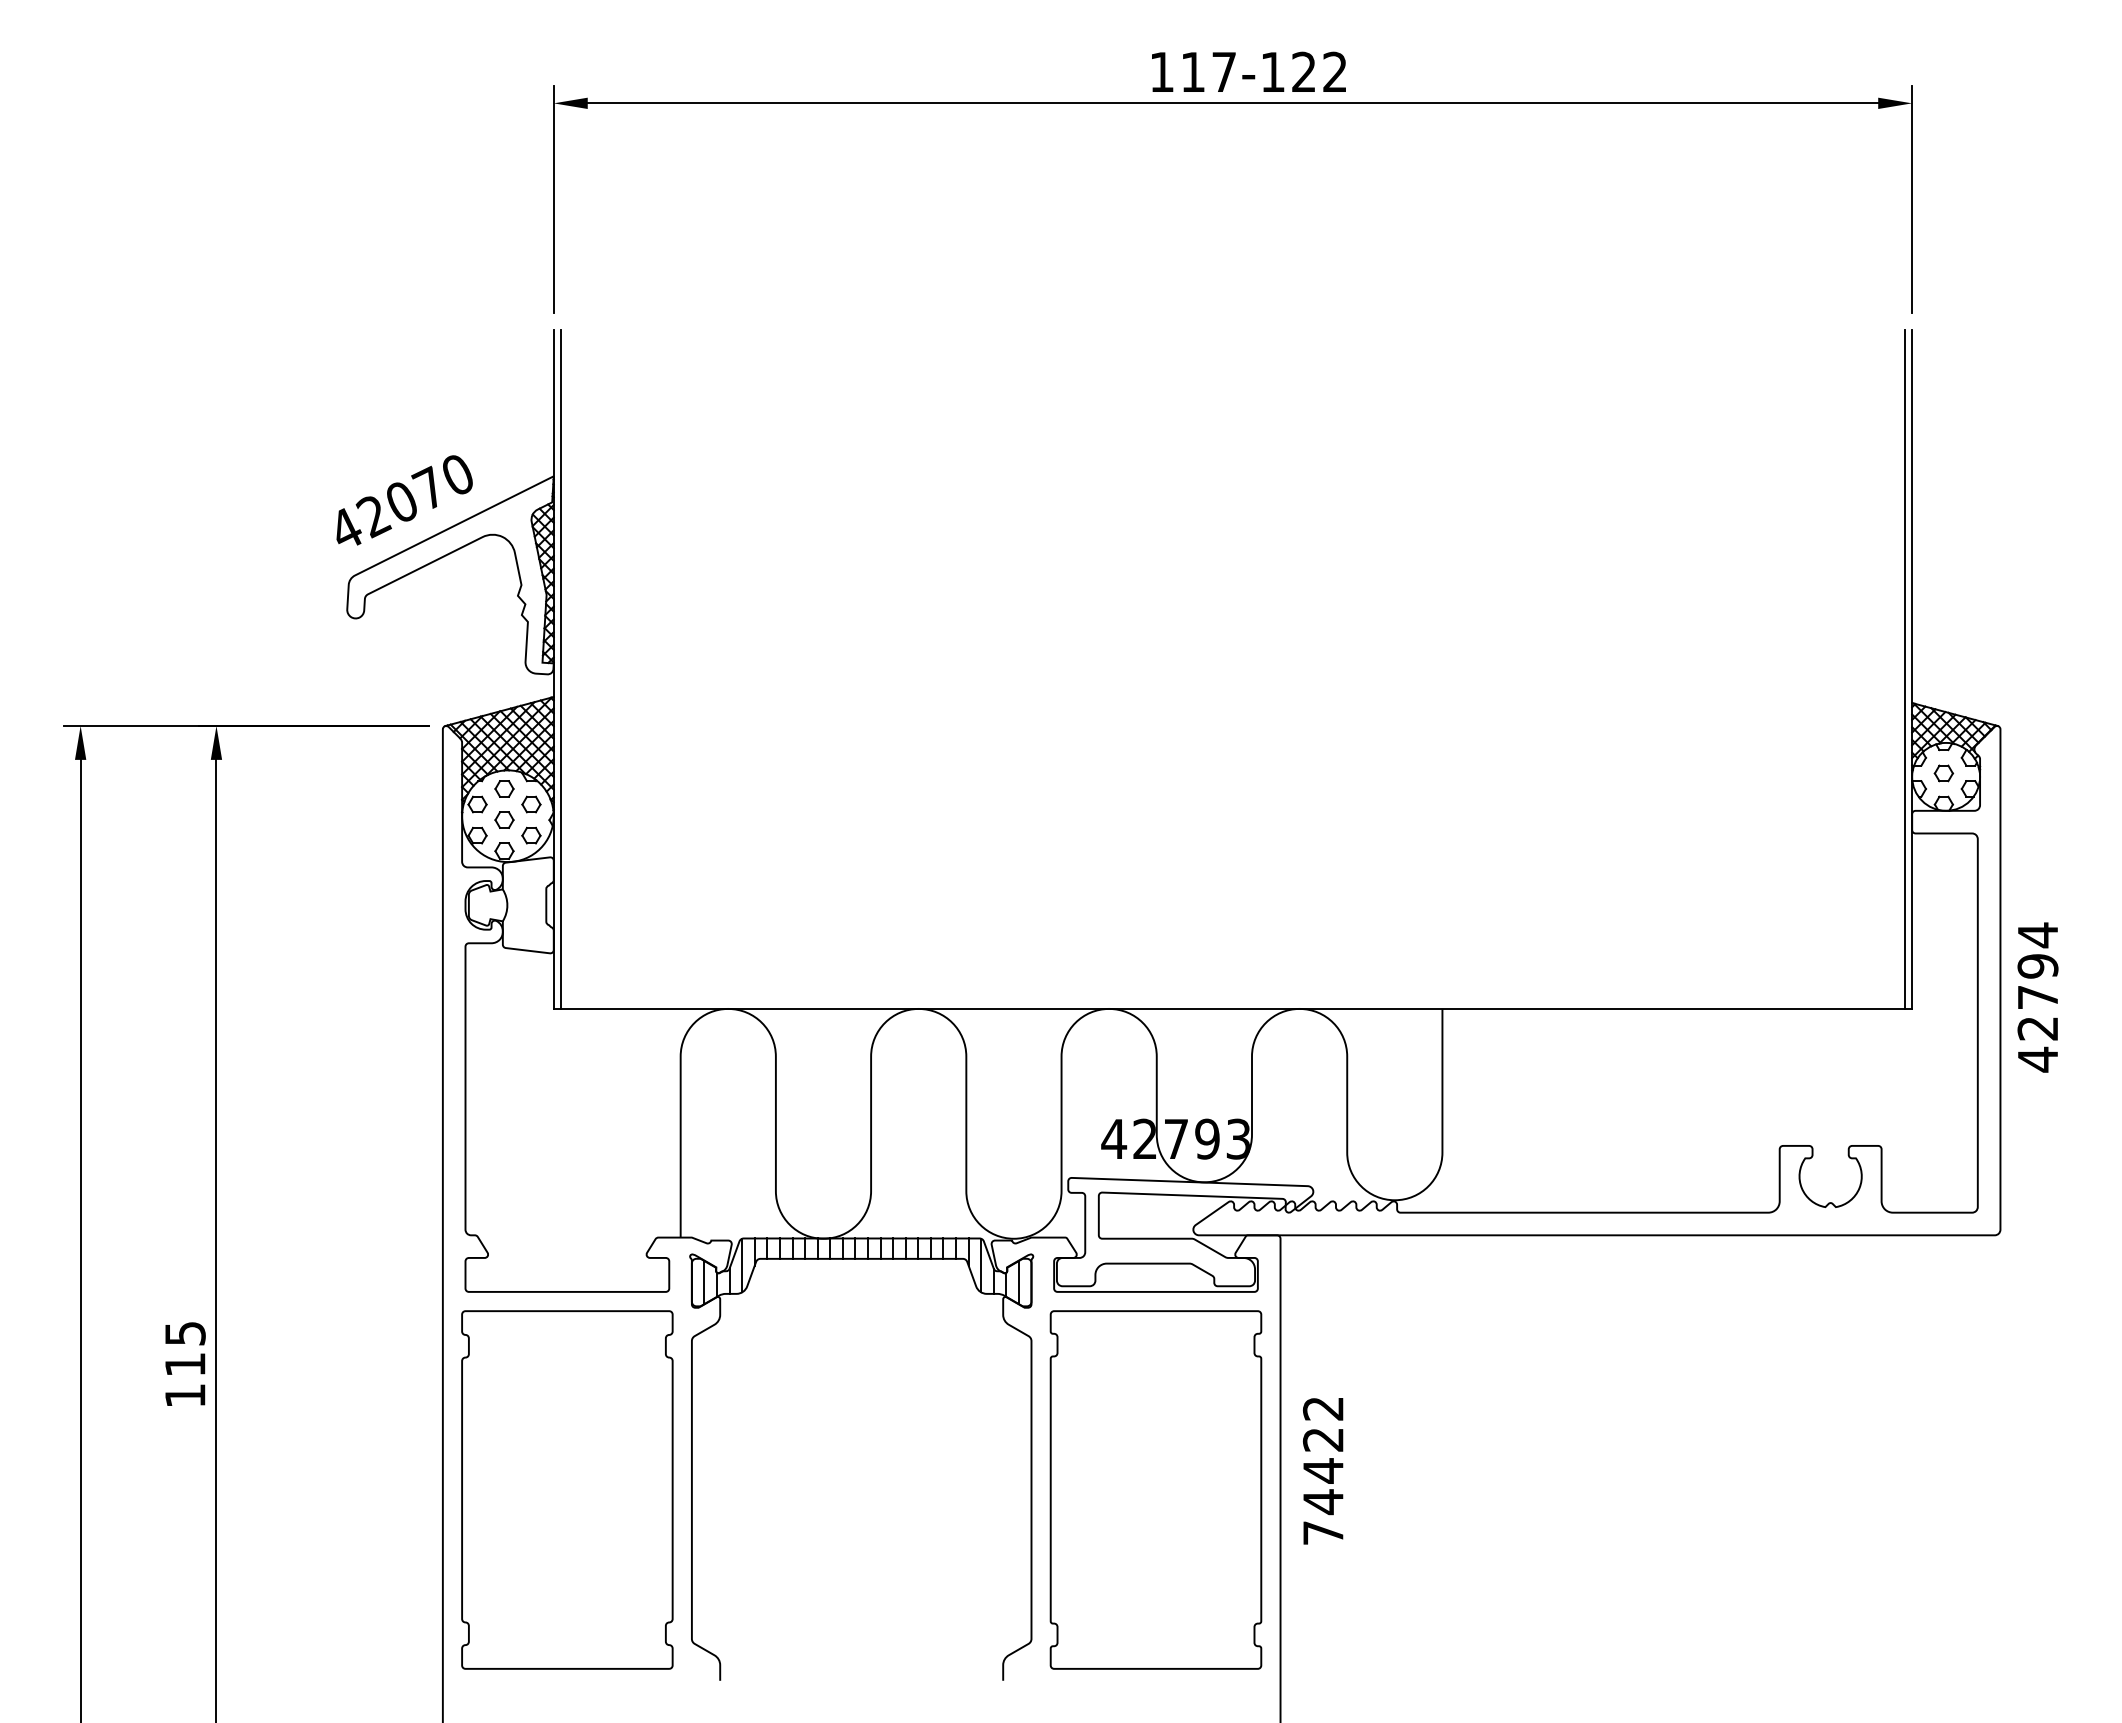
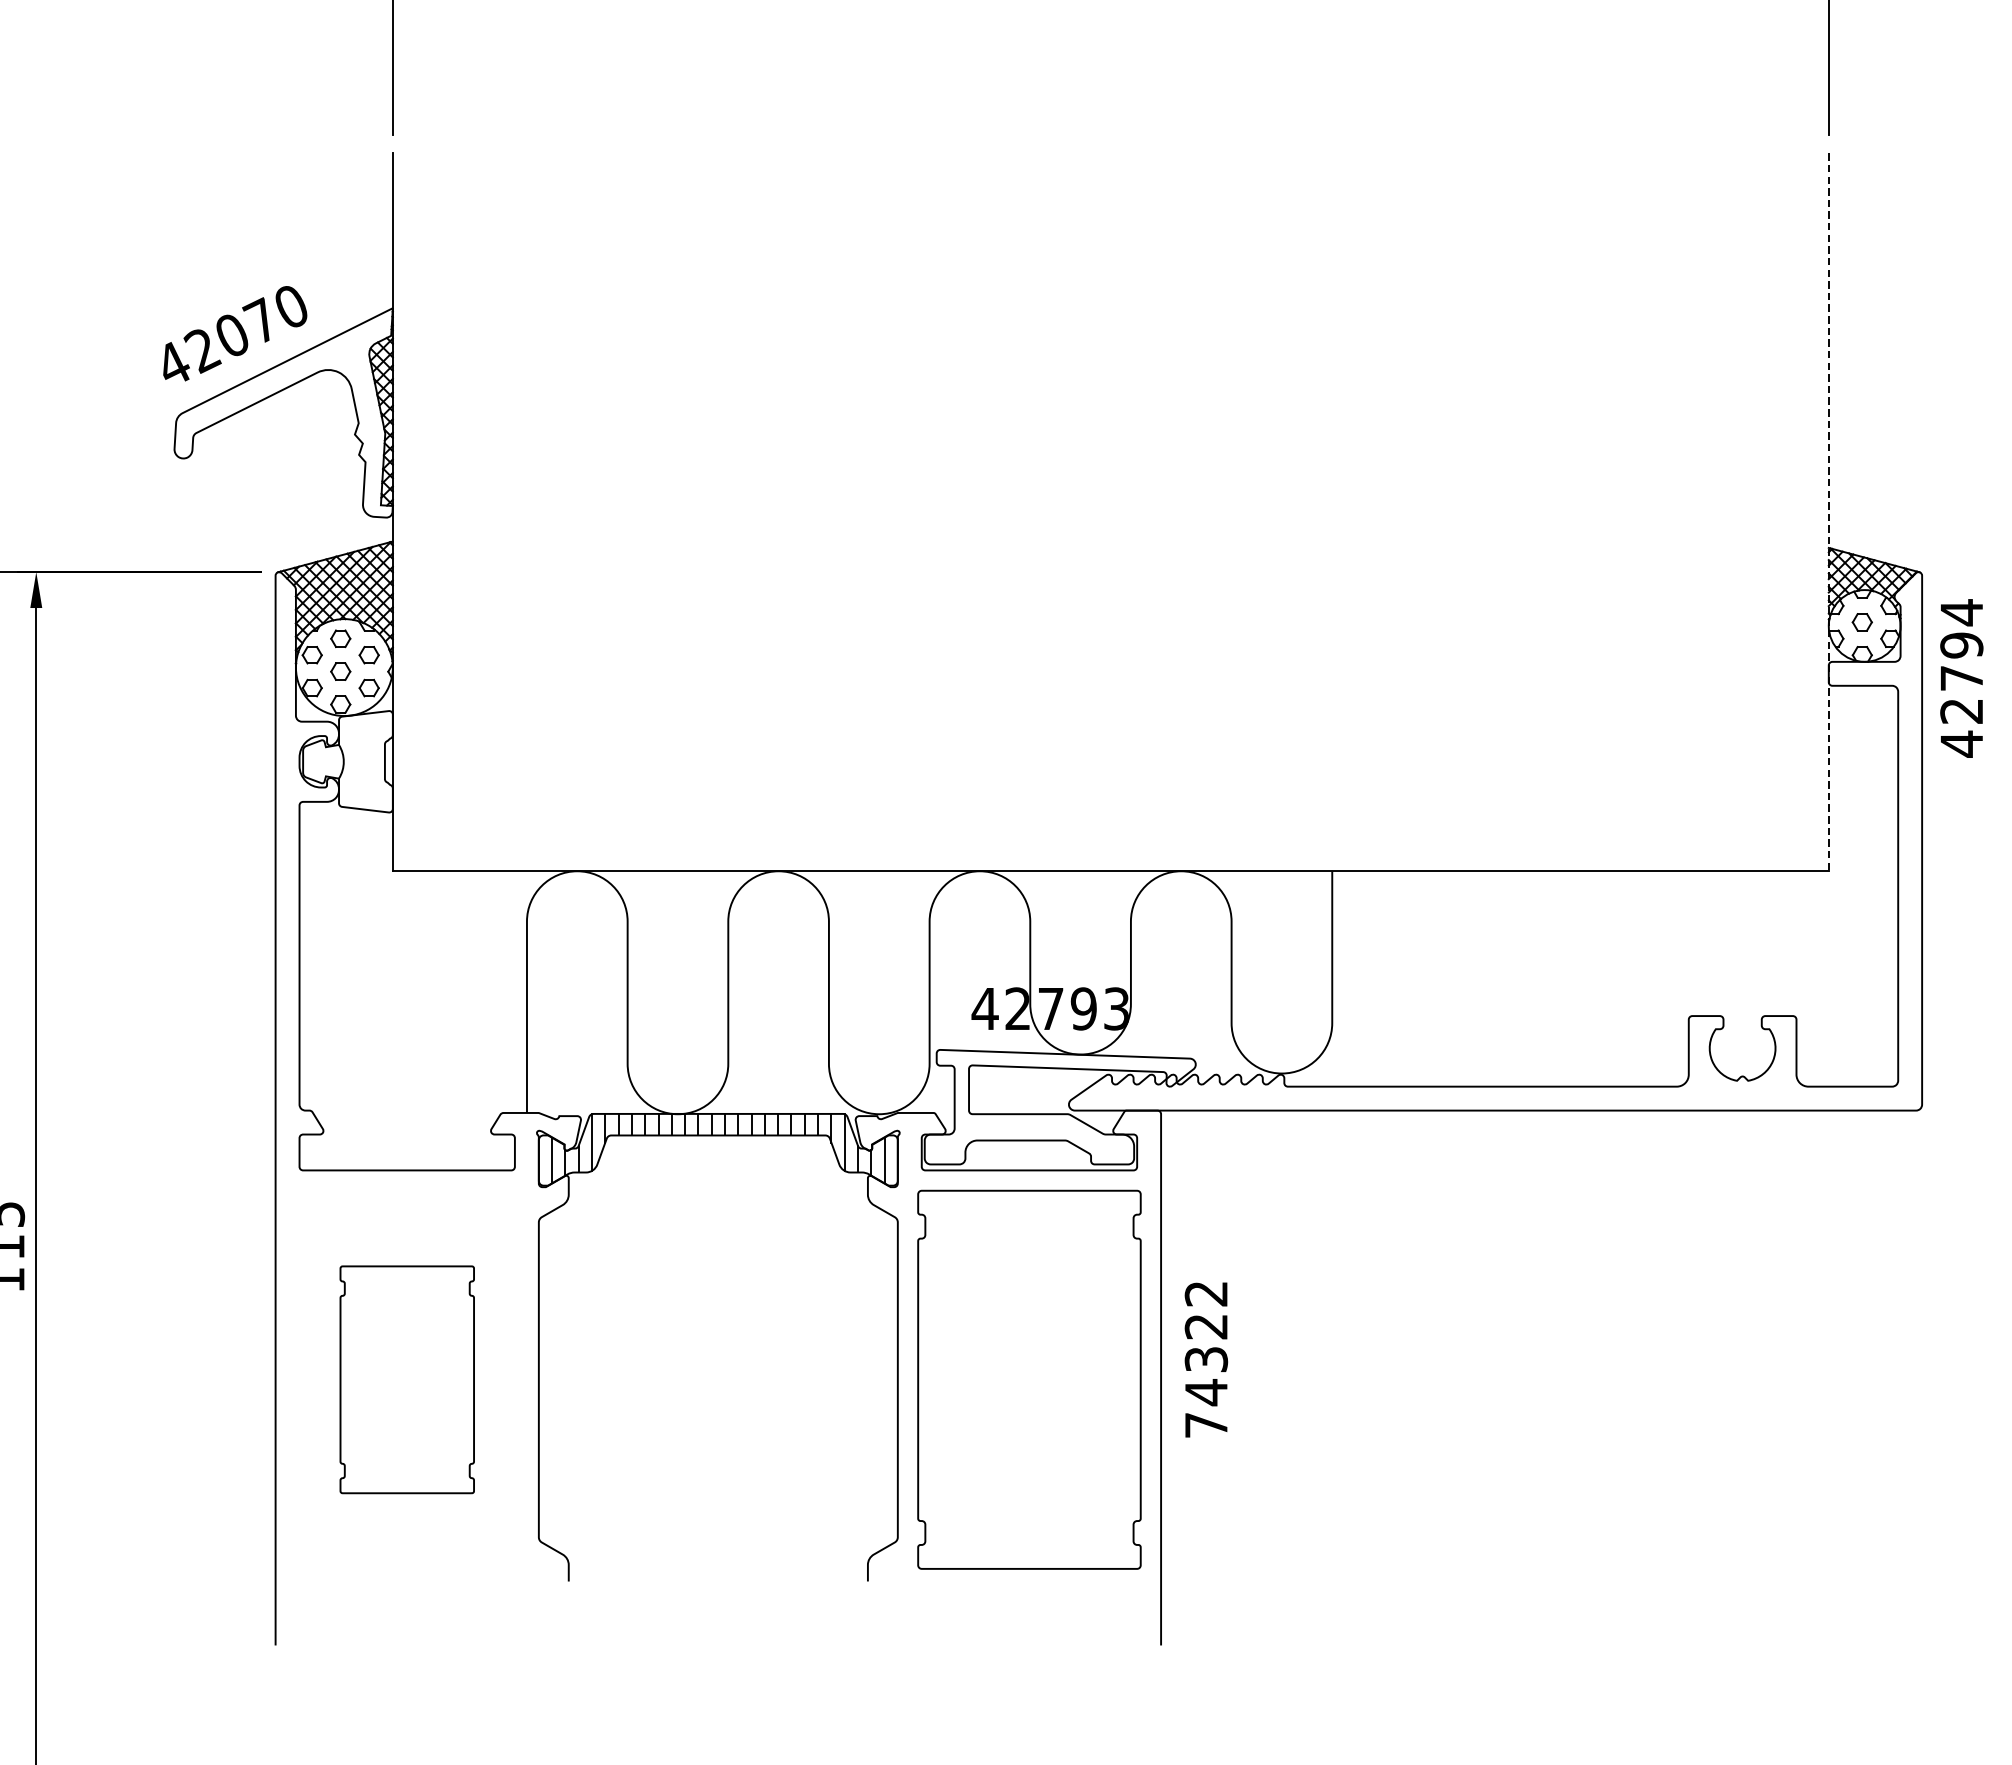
line: (560, 668) -> (399, 511), removed
line: (1905, 668) -> (1821, 511), removed
line: (1912, 669) -> (1829, 512), solid -> dashed
text: (2037, 997) -> (1961, 678), moved
text: (1322, 1470) -> (1205, 1359), 74422 -> 74322
part: (567, 1489) -> (407, 1379), size x0.6

